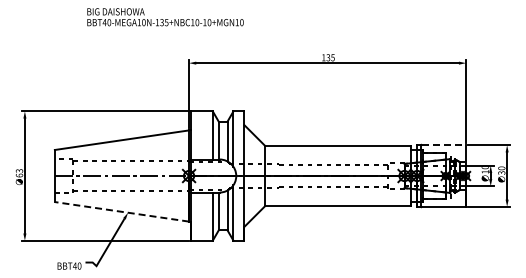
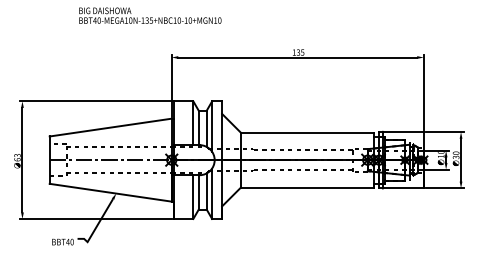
line: (444, 145) -> (404, 132), dashed -> solid
line: (121, 211) -> (110, 192), dashed -> solid

